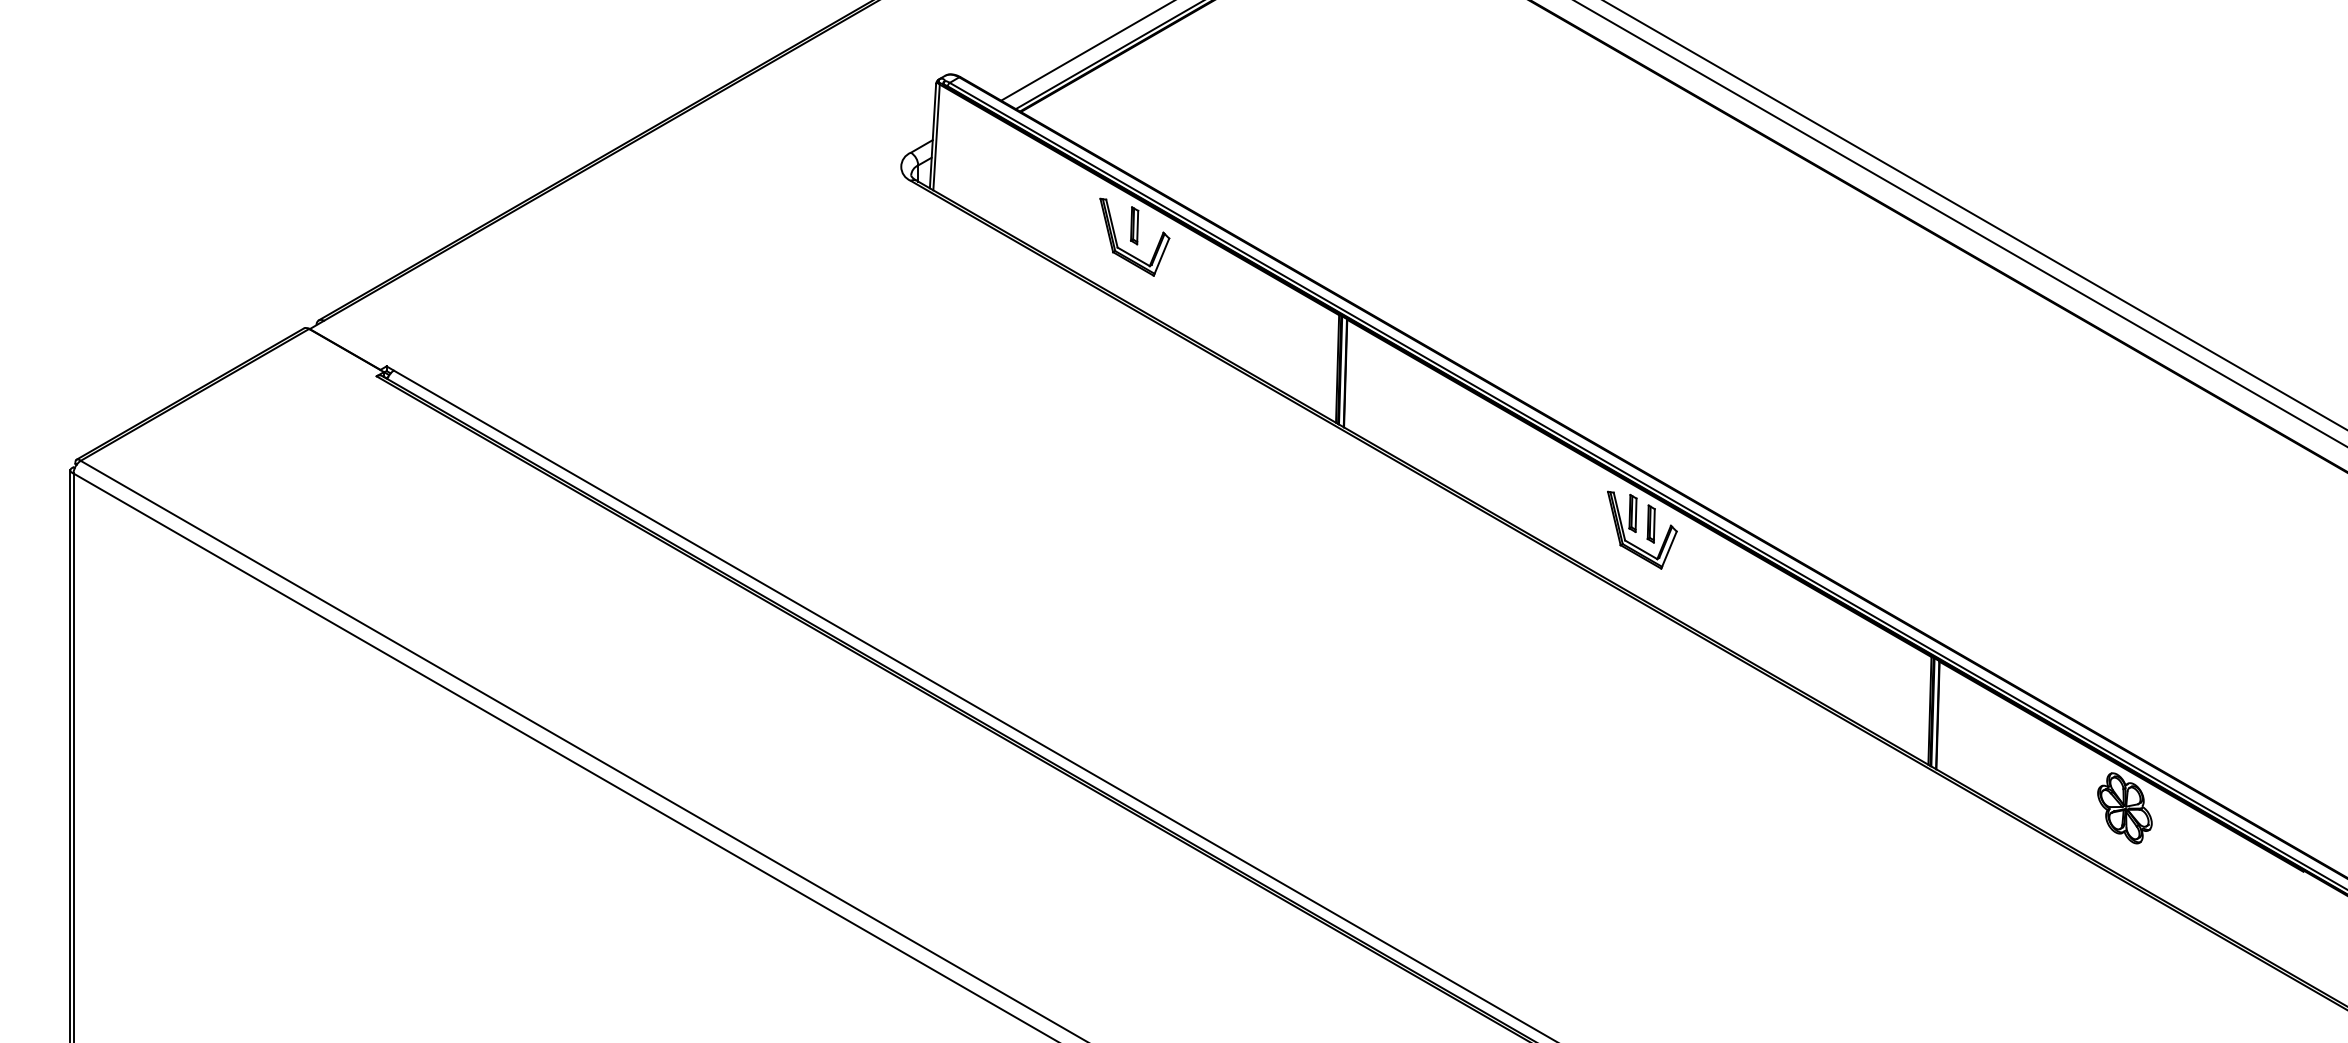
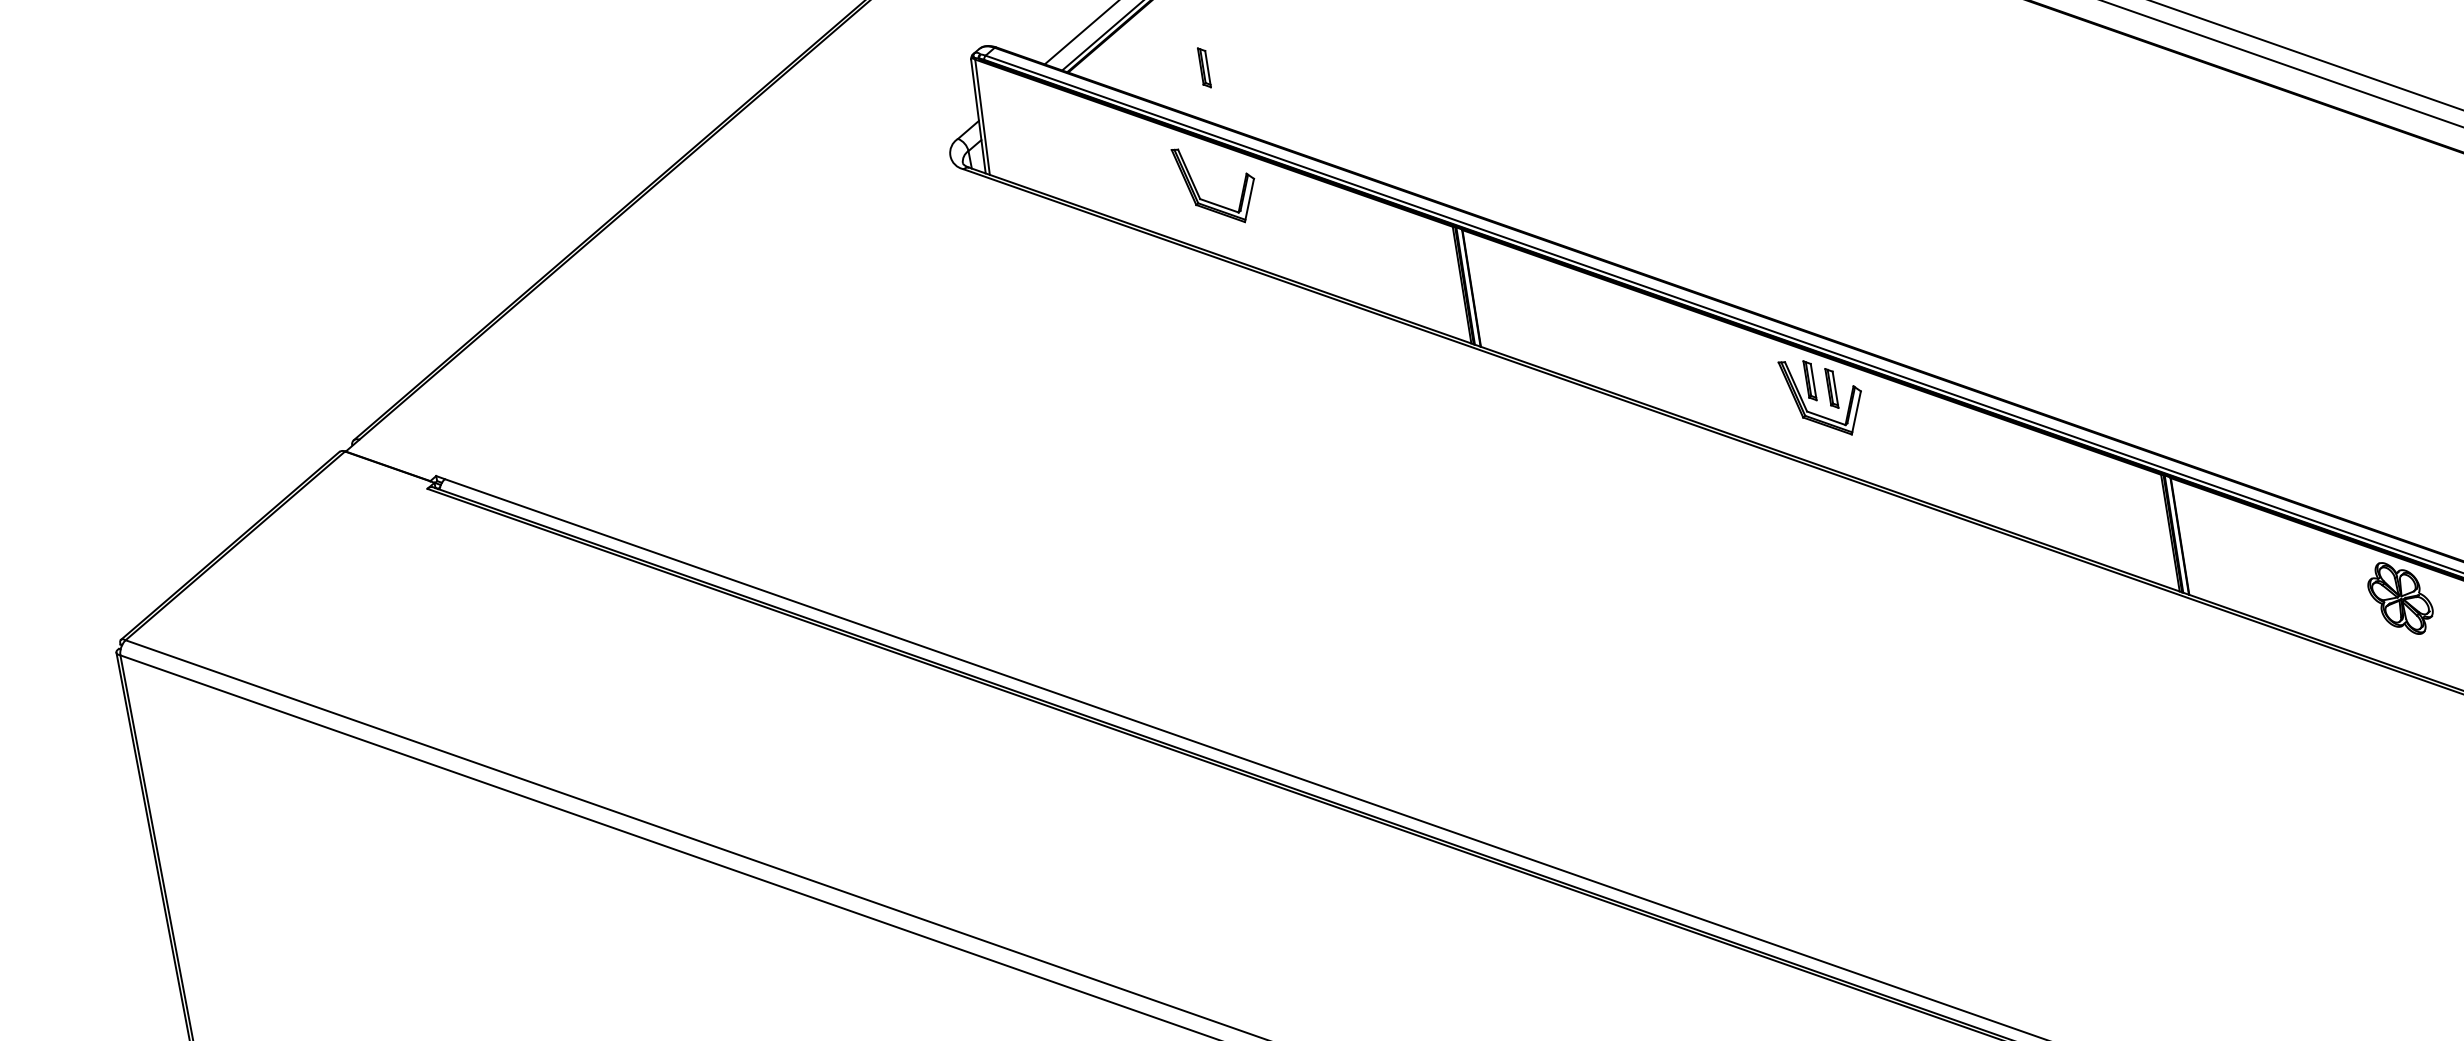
part: (1134, 225) -> (1204, 67), moved

